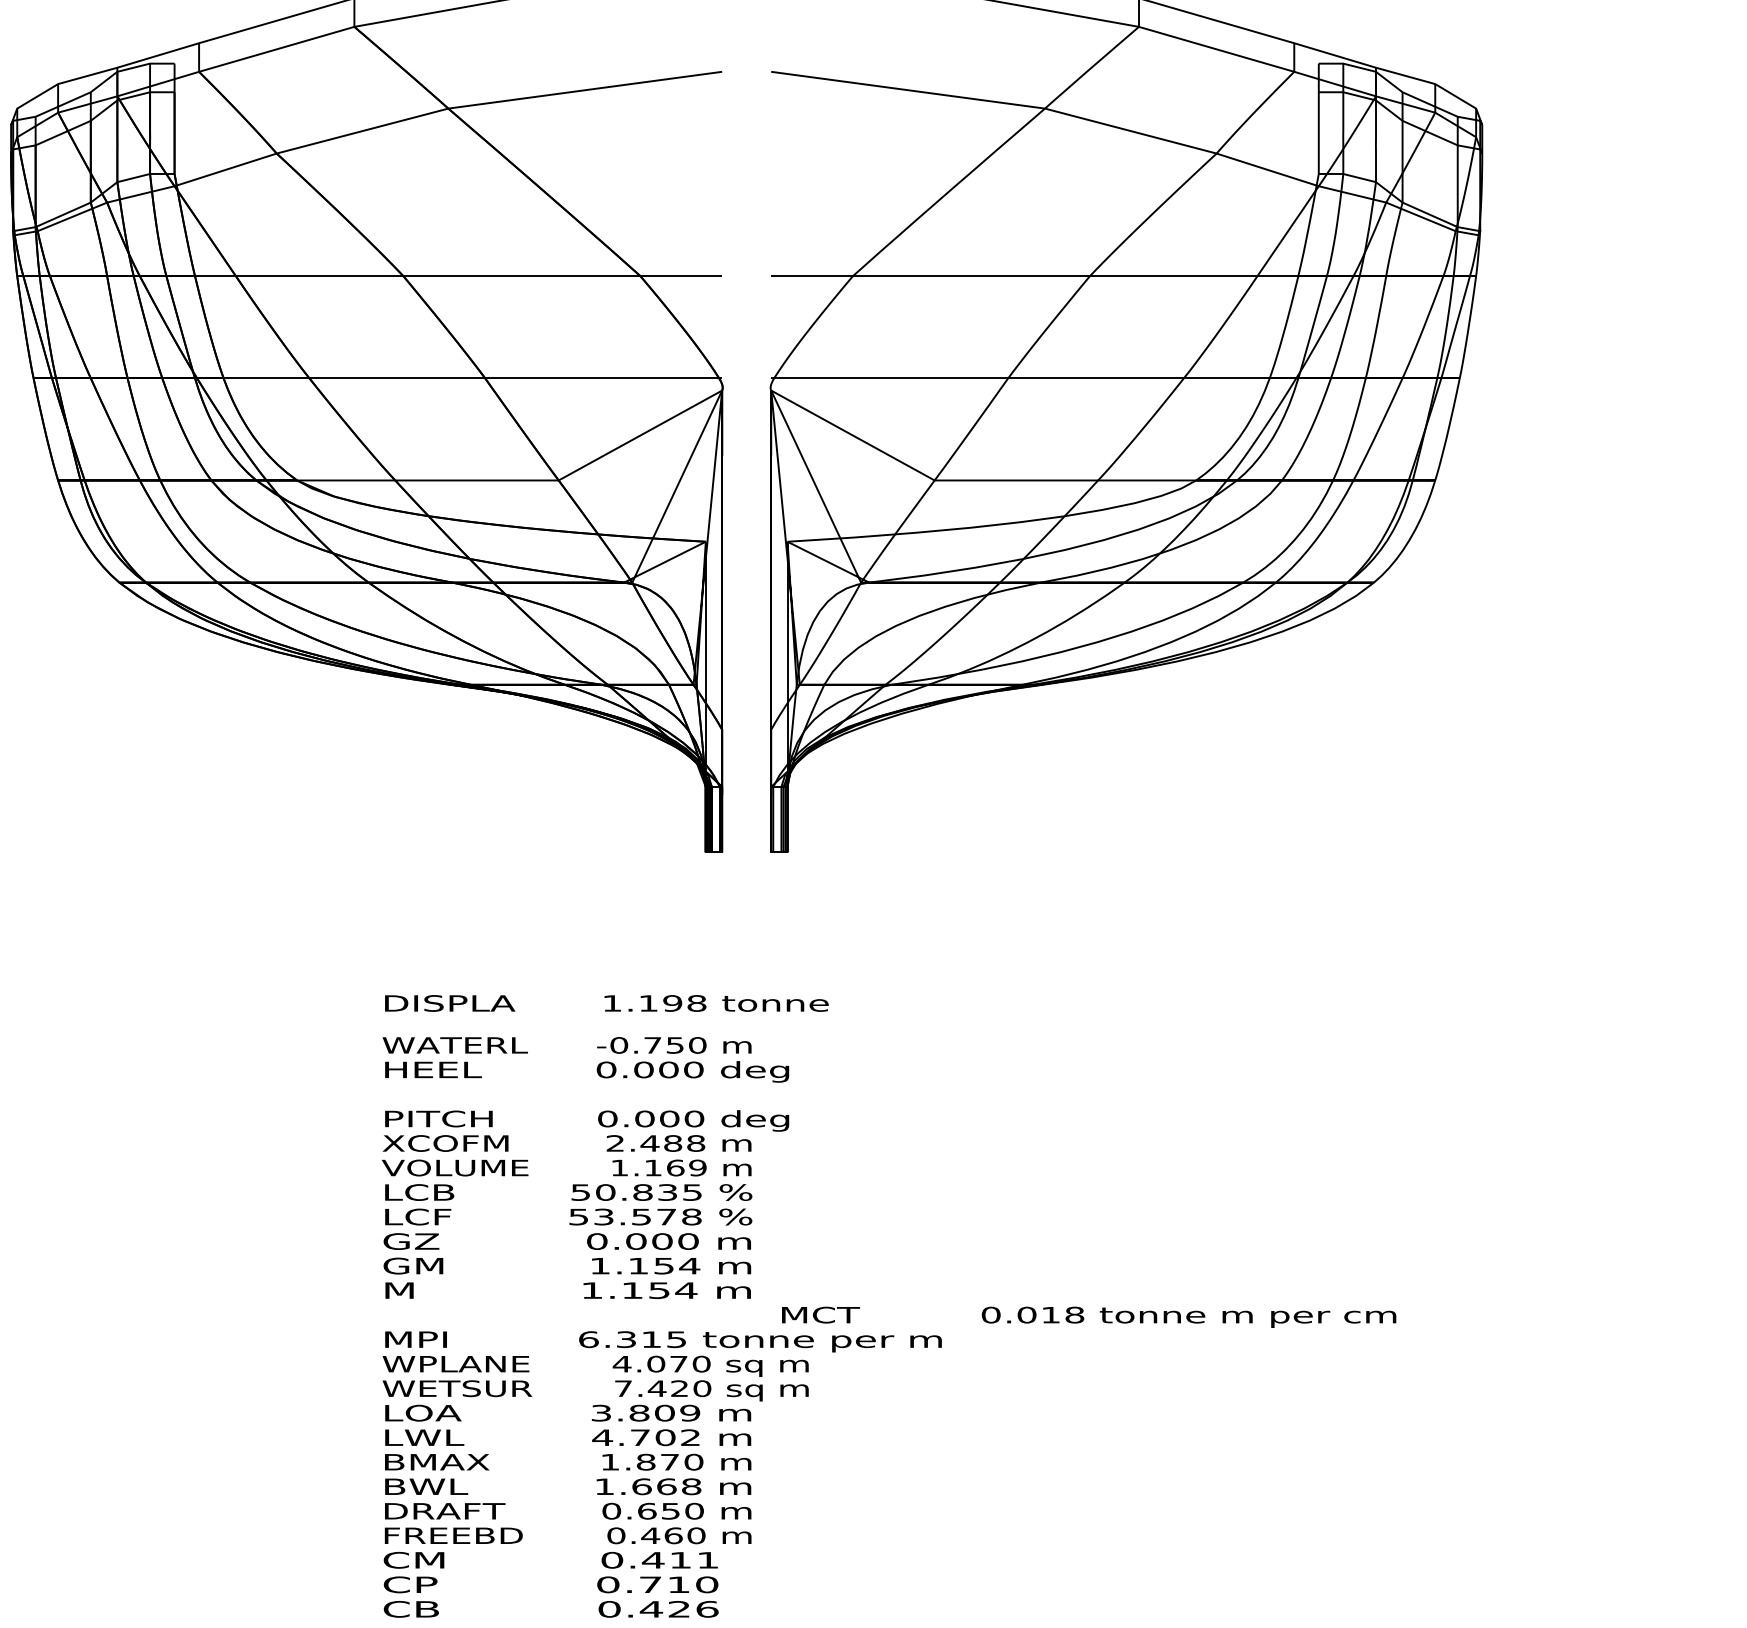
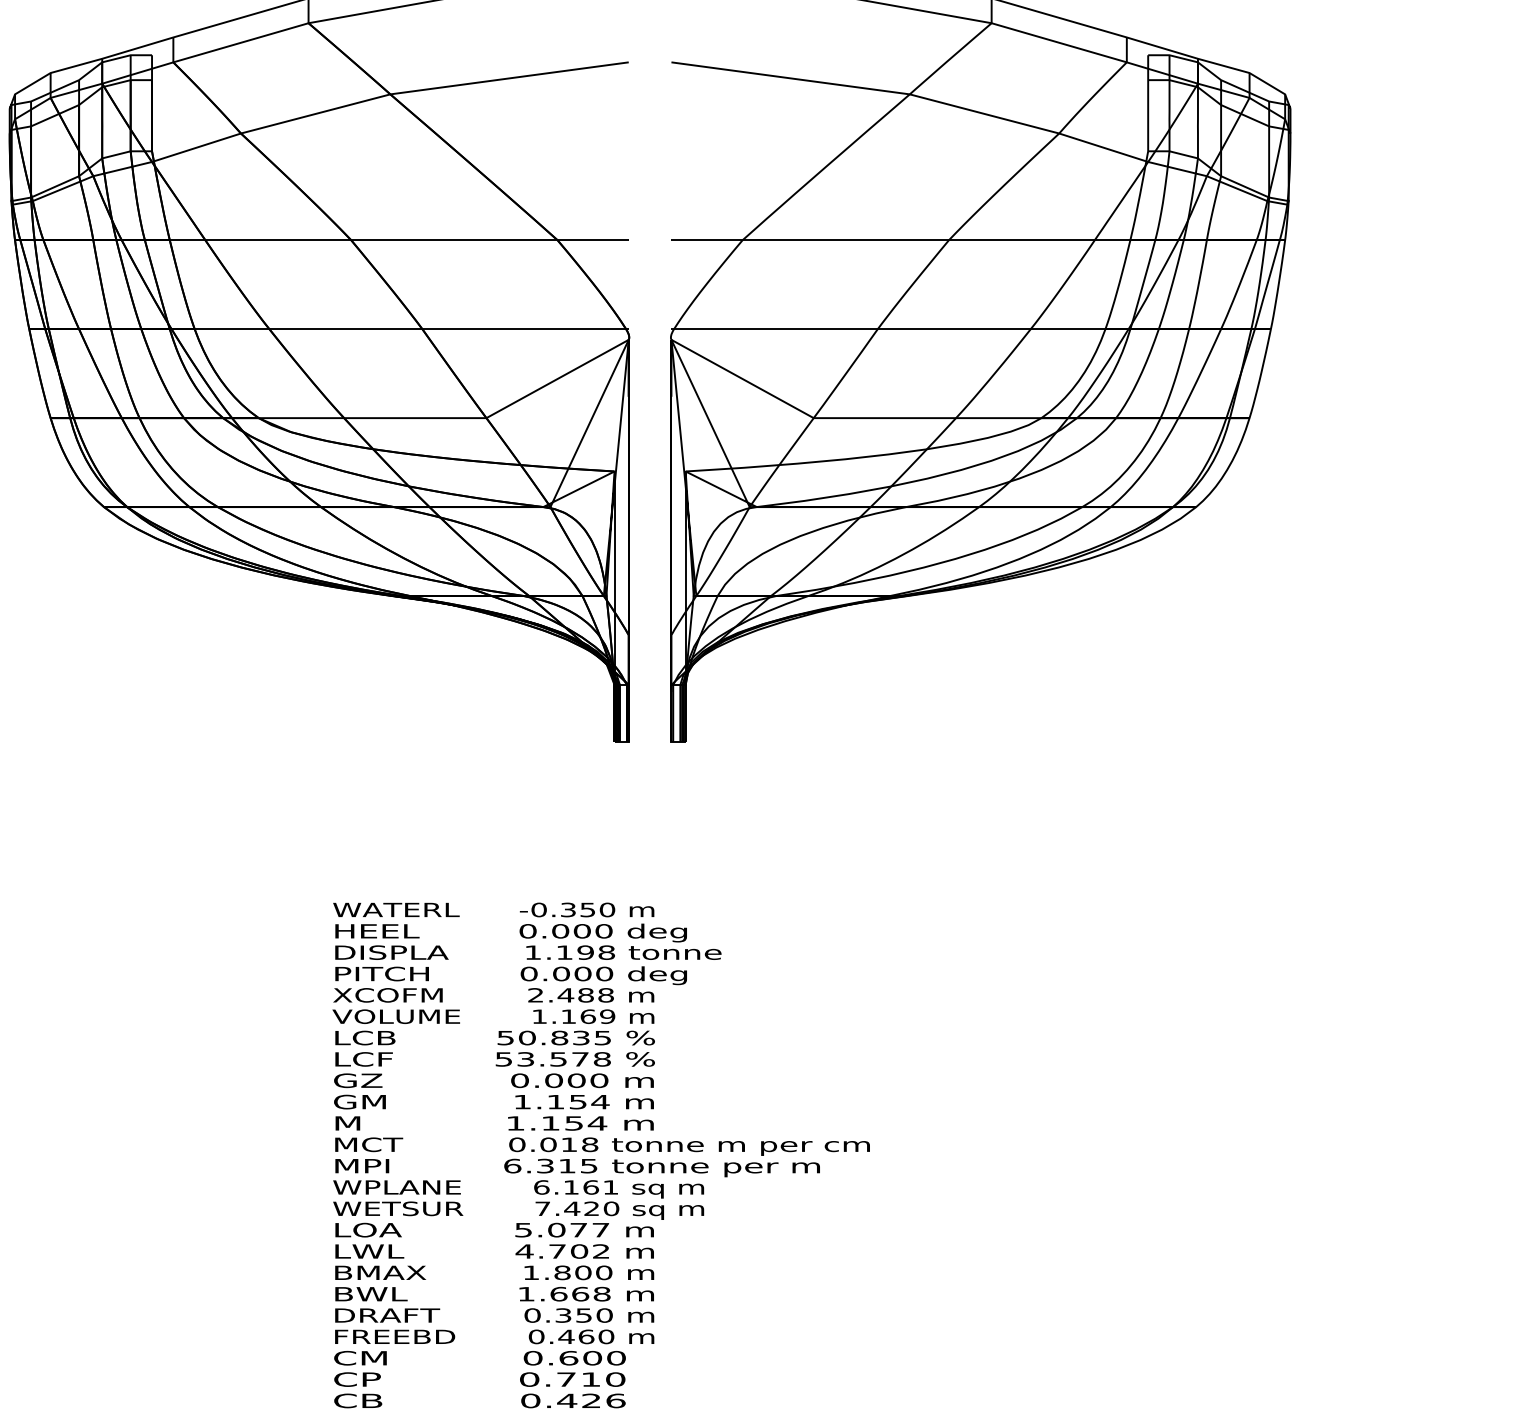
text: (606, 1003) -> (528, 952), moved
text: (652, 1045) -> (568, 910), -0.750 -> -0.350
text: (1089, 1316) -> (602, 1145), moved
text: (661, 1363) -> (575, 1186), 4.070 -> 6.161
text: (646, 1412) -> (562, 1229), 3.809 -> 5.077
text: (669, 1461) -> (582, 1272), 1.870 -> 1.800
text: (647, 1510) -> (563, 1314), 0.650 -> 0.350
text: (679, 1559) -> (591, 1357), 0.411 -> 0.600

